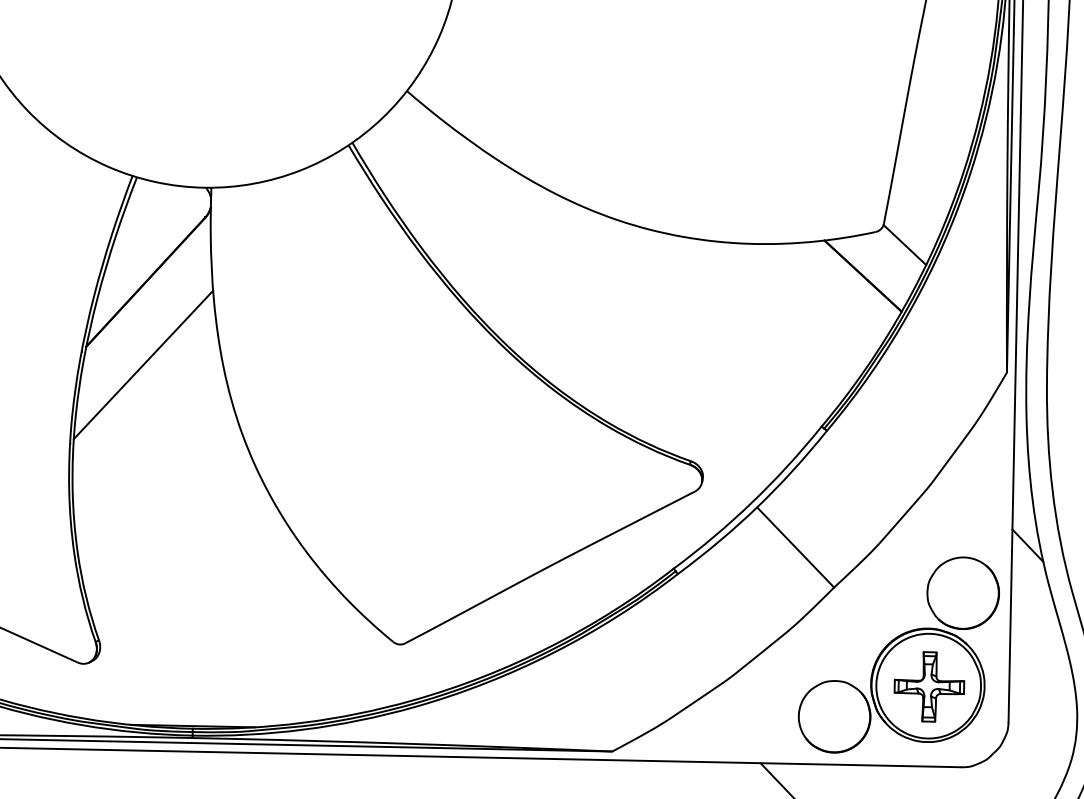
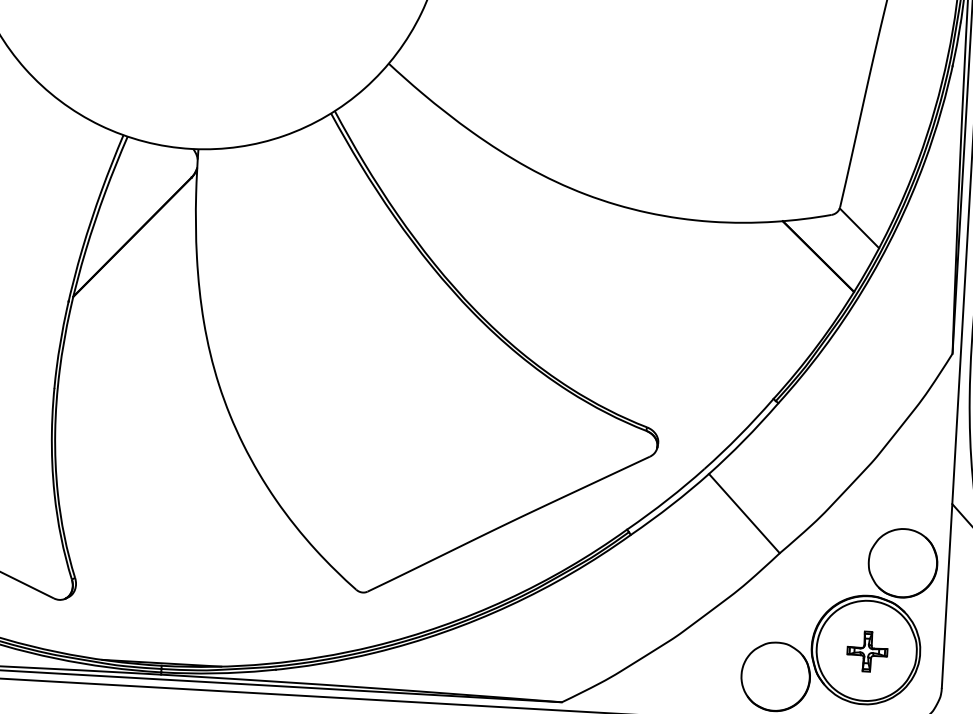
line: (143, 364) -> (127, 315), removed
part: (929, 686) -> (867, 651), size x0.6

